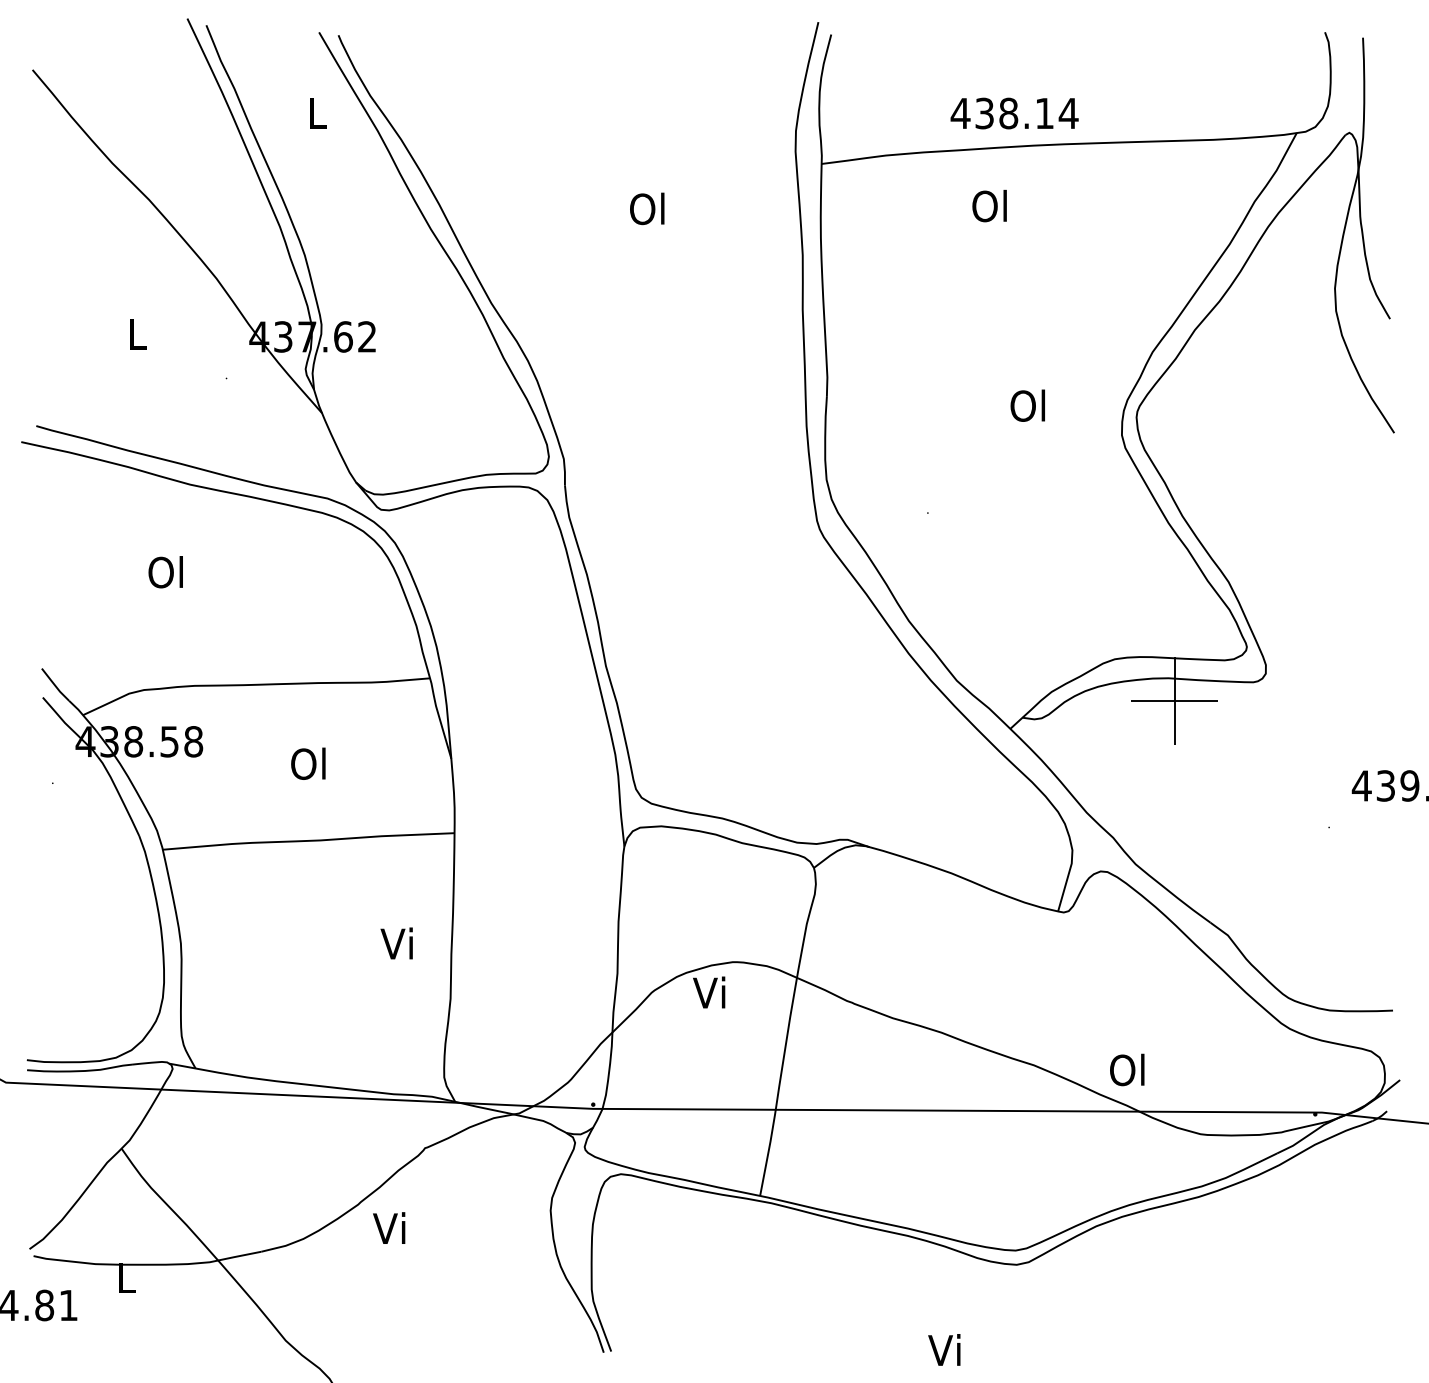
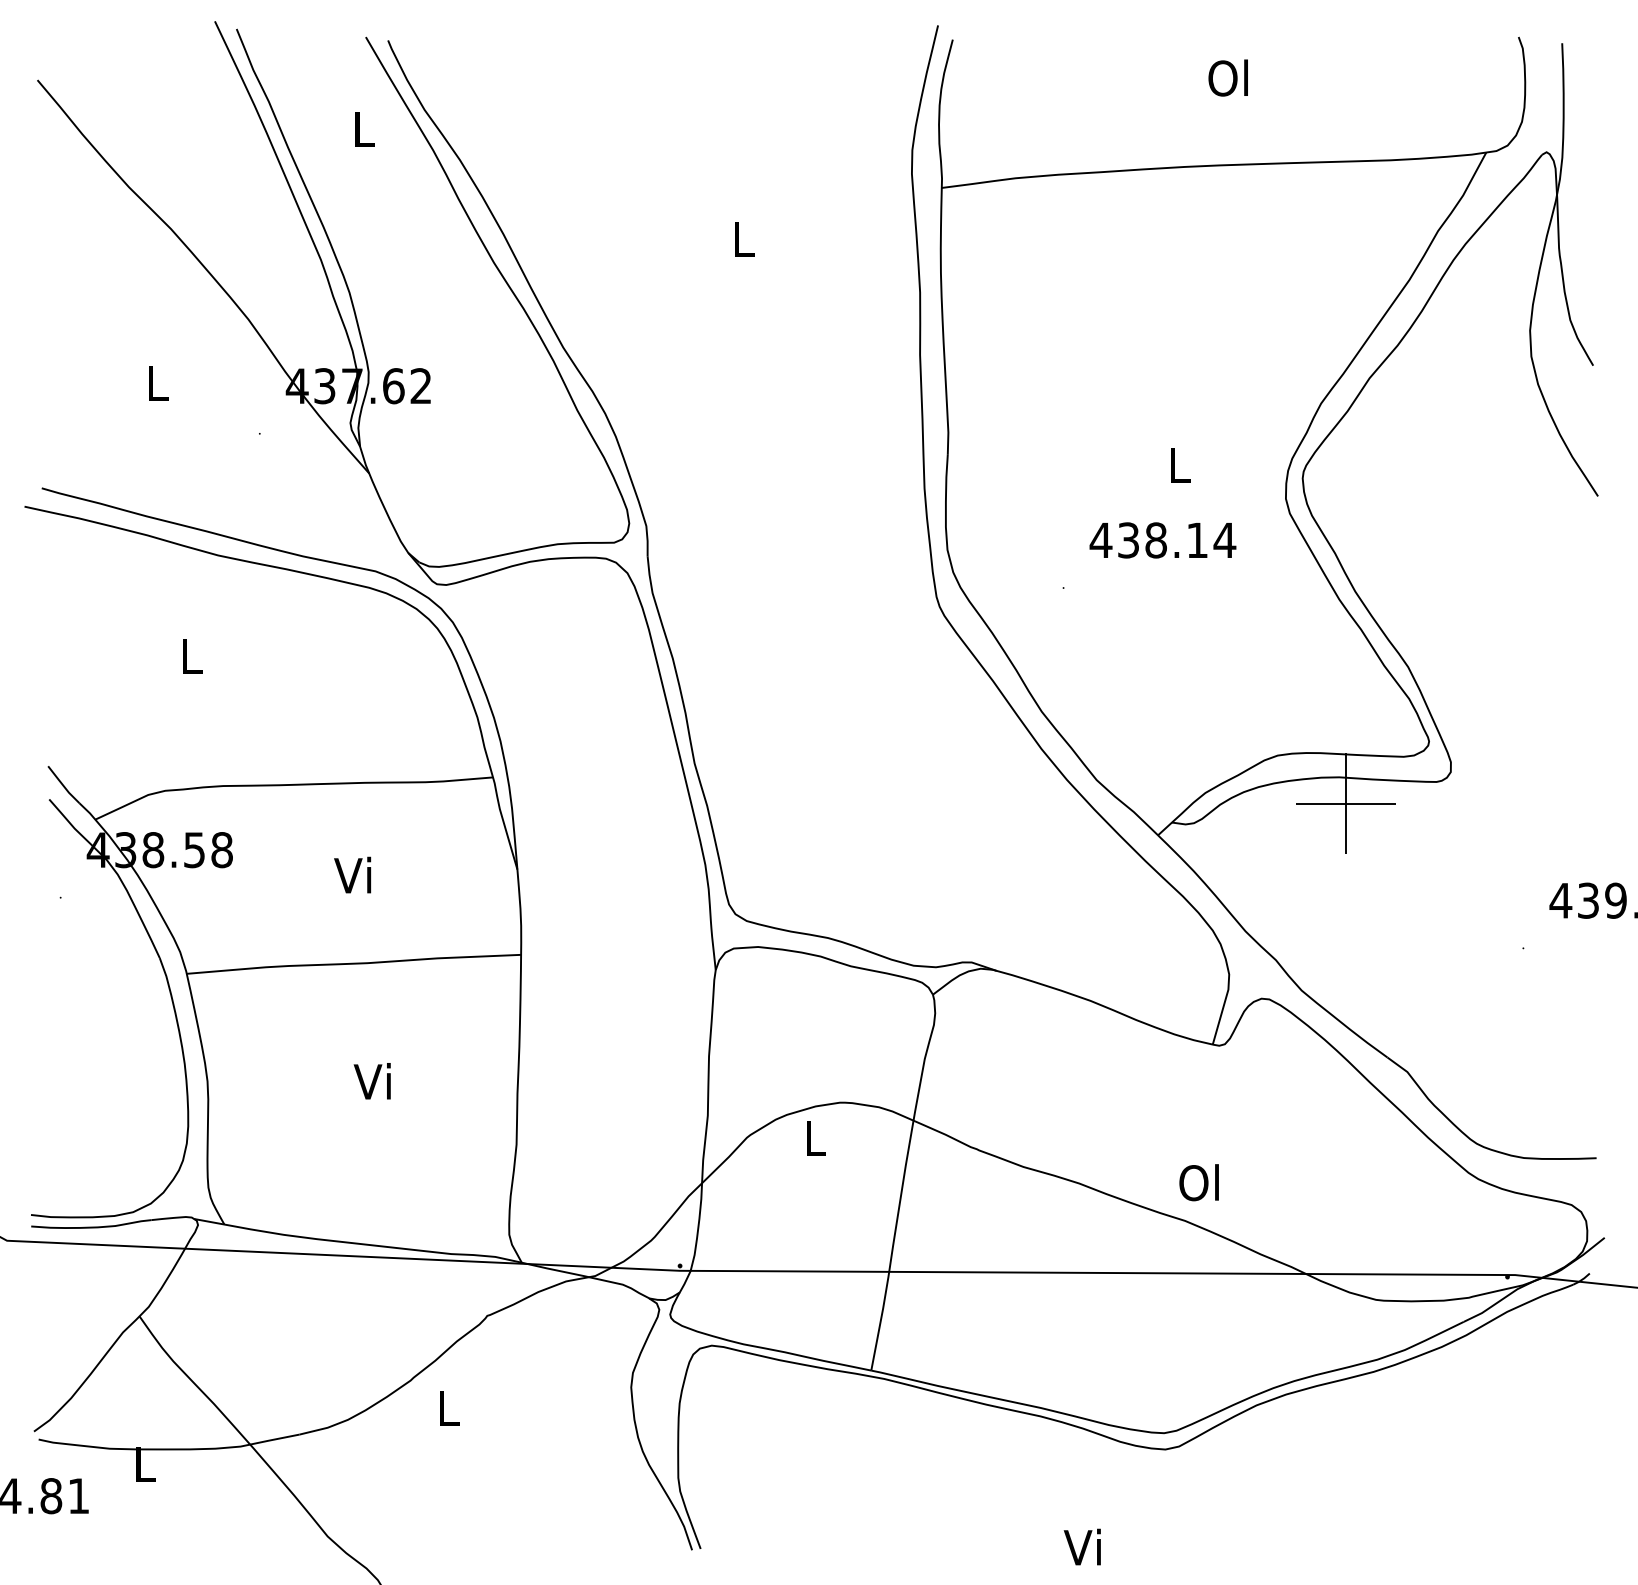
text: (1014, 113) -> (1162, 540), moved
text: (989, 205) -> (1228, 77), moved
text: (647, 208) -> (742, 238), Ol -> L
text: (1027, 405) -> (1177, 464), Ol -> L
text: (165, 572) -> (189, 656), Ol -> L
text: (308, 763) -> (353, 875), Ol -> Vi
text: (396, 943) -> (372, 1081), moved
text: (709, 992) -> (813, 1137), Vi -> L
text: (1127, 1069) -> (1199, 1182), moved
text: (389, 1227) -> (446, 1406), Vi -> L

